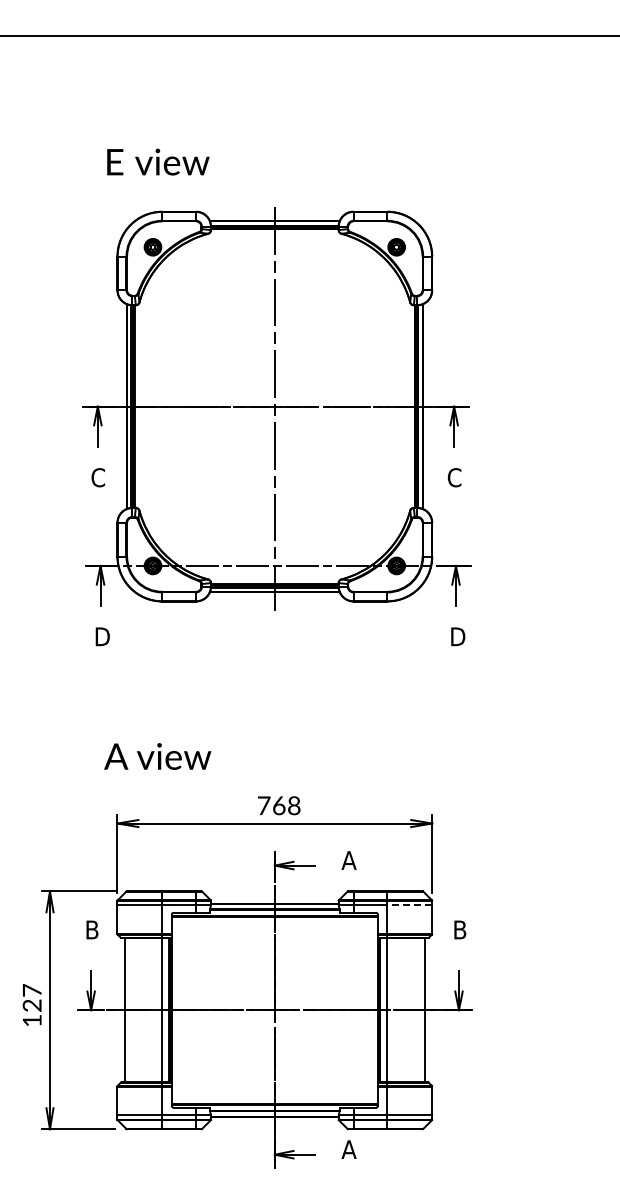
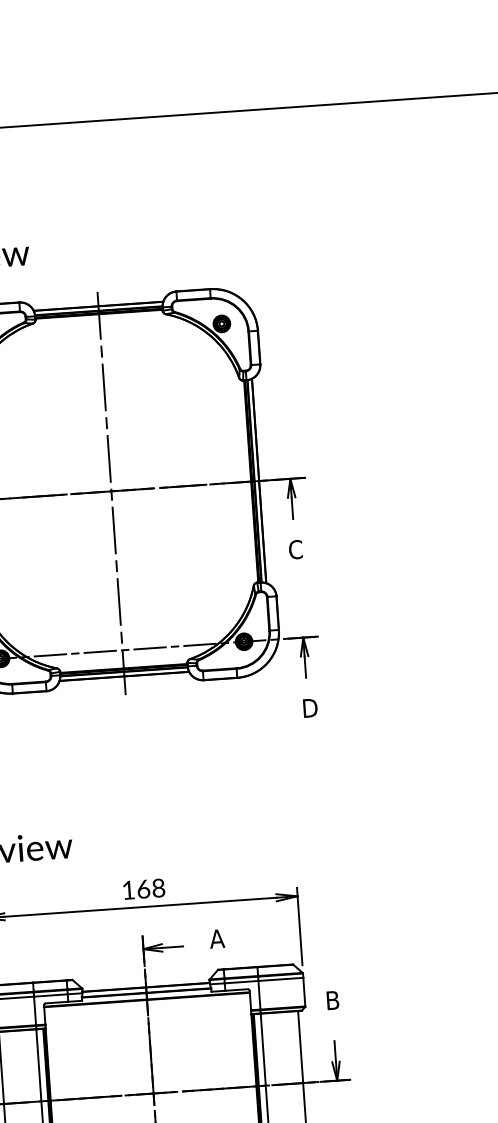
text: (264, 805) -> (128, 889), 768 -> 168
line: (409, 905) -> (280, 979), dashed -> solid

